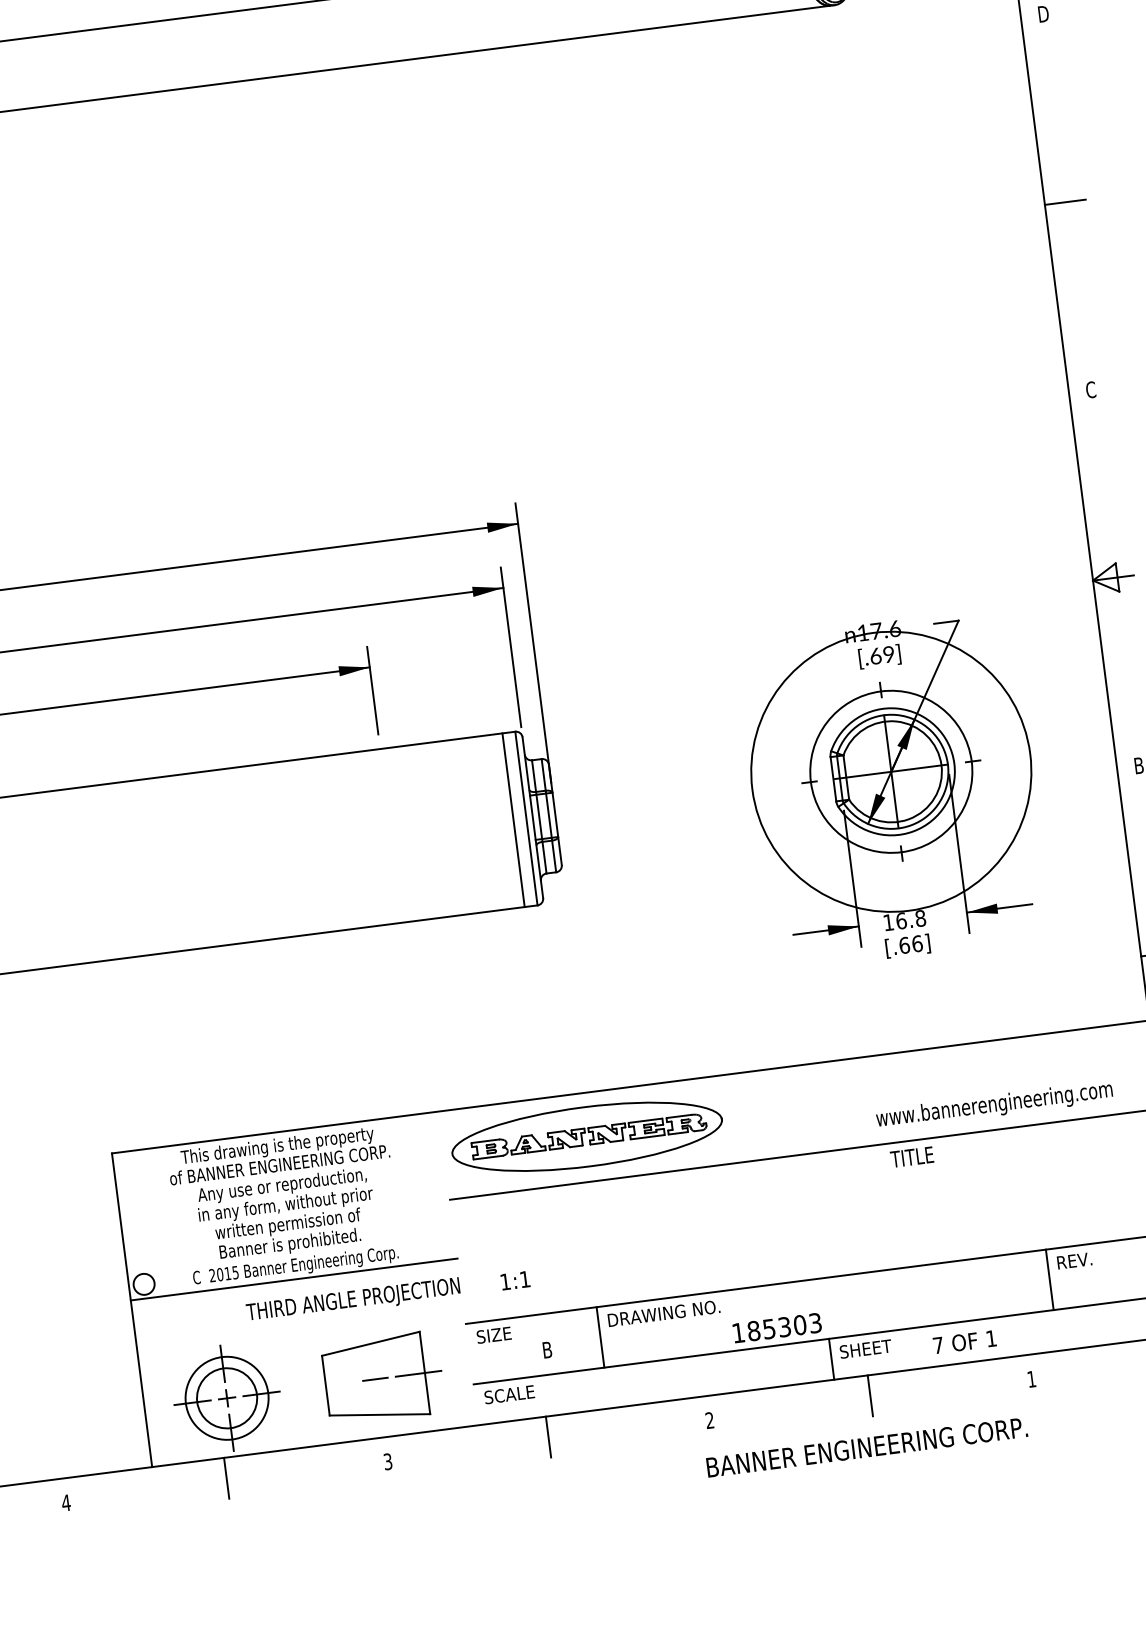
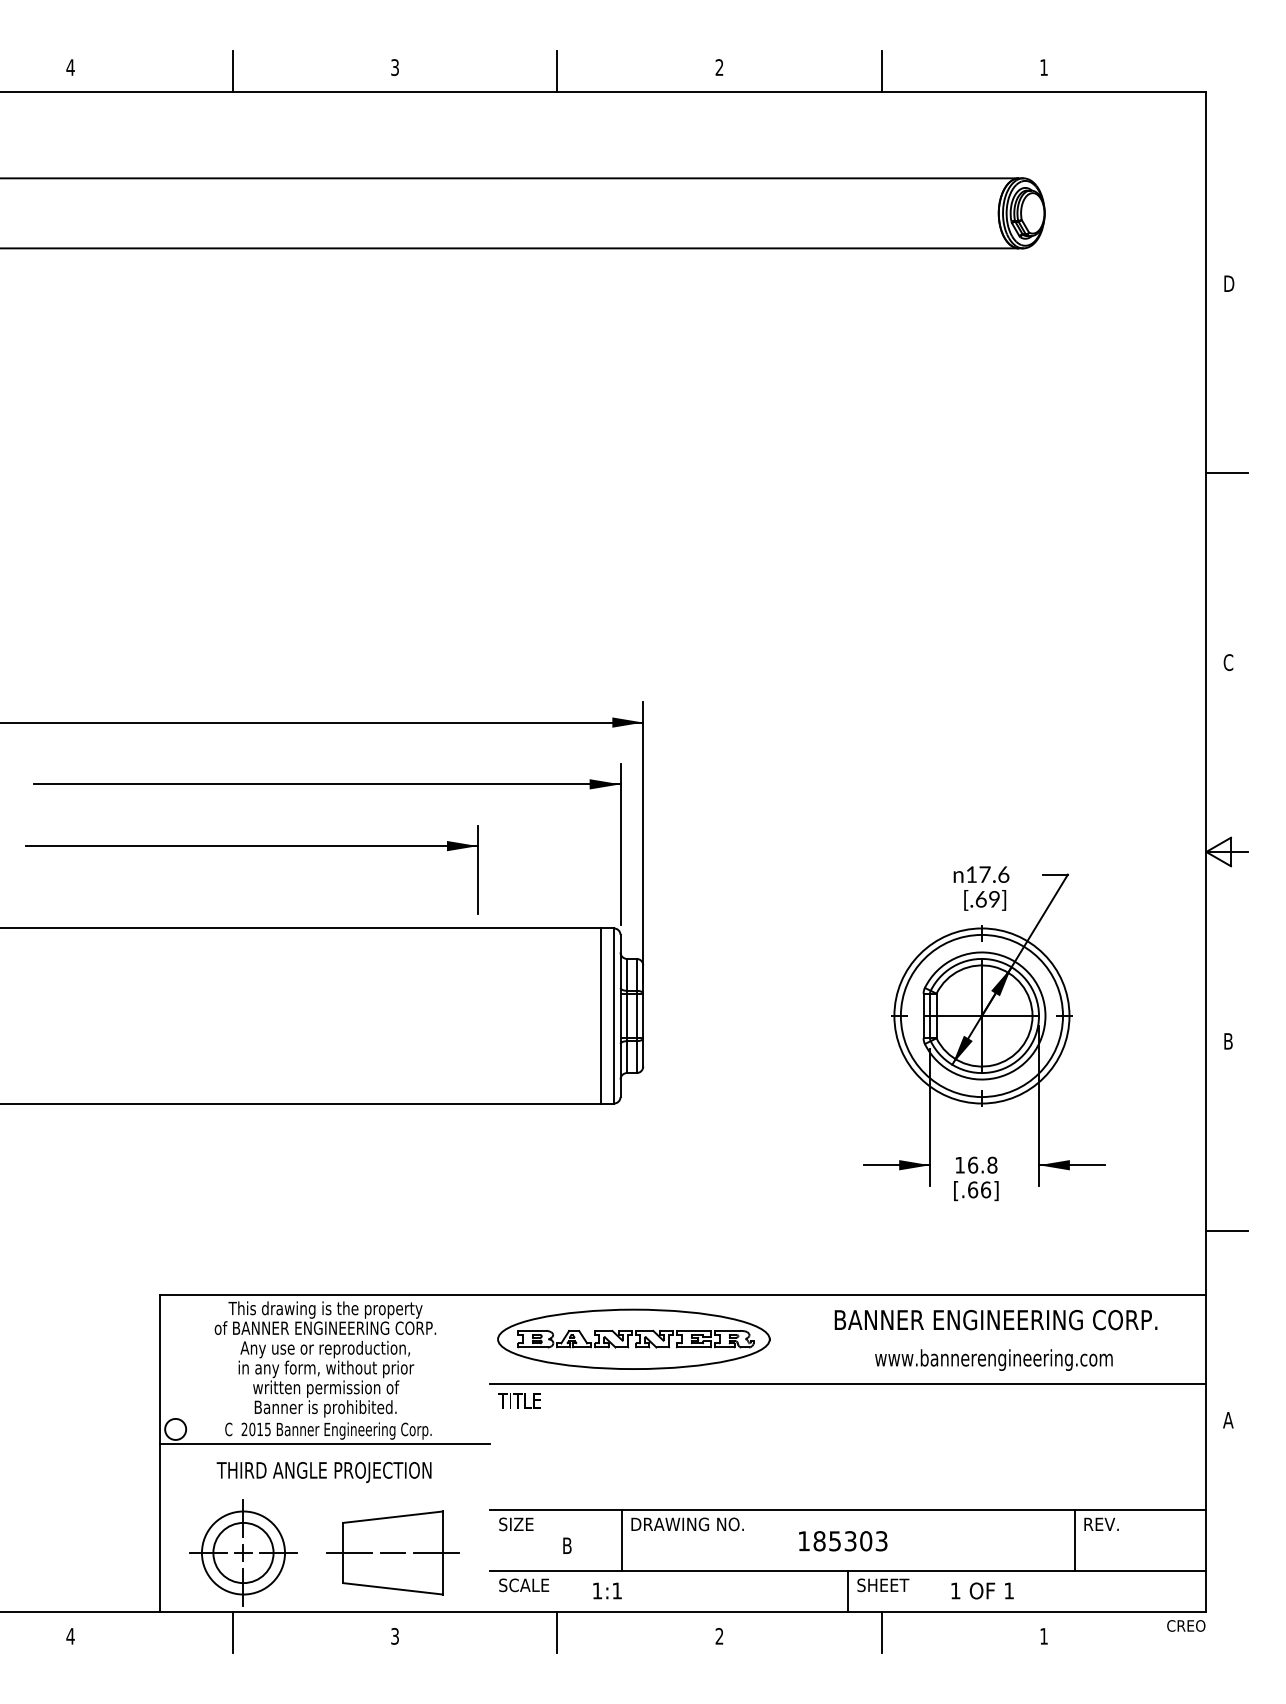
circle: (890, 771) -> (981, 1015), size x0.62
text: (994, 1104) -> (993, 1359), moved
text: (911, 1156) -> (519, 1400), moved
text: (515, 1280) -> (607, 1590), moved
text: (352, 1301) -> (323, 1472), moved
text: (777, 1328) -> (843, 1541), moved
text: (938, 1345) -> (955, 1590), 7 -> 1
line: (332, 1385) -> (349, 1553), added
text: (866, 1447) -> (995, 1320), moved

